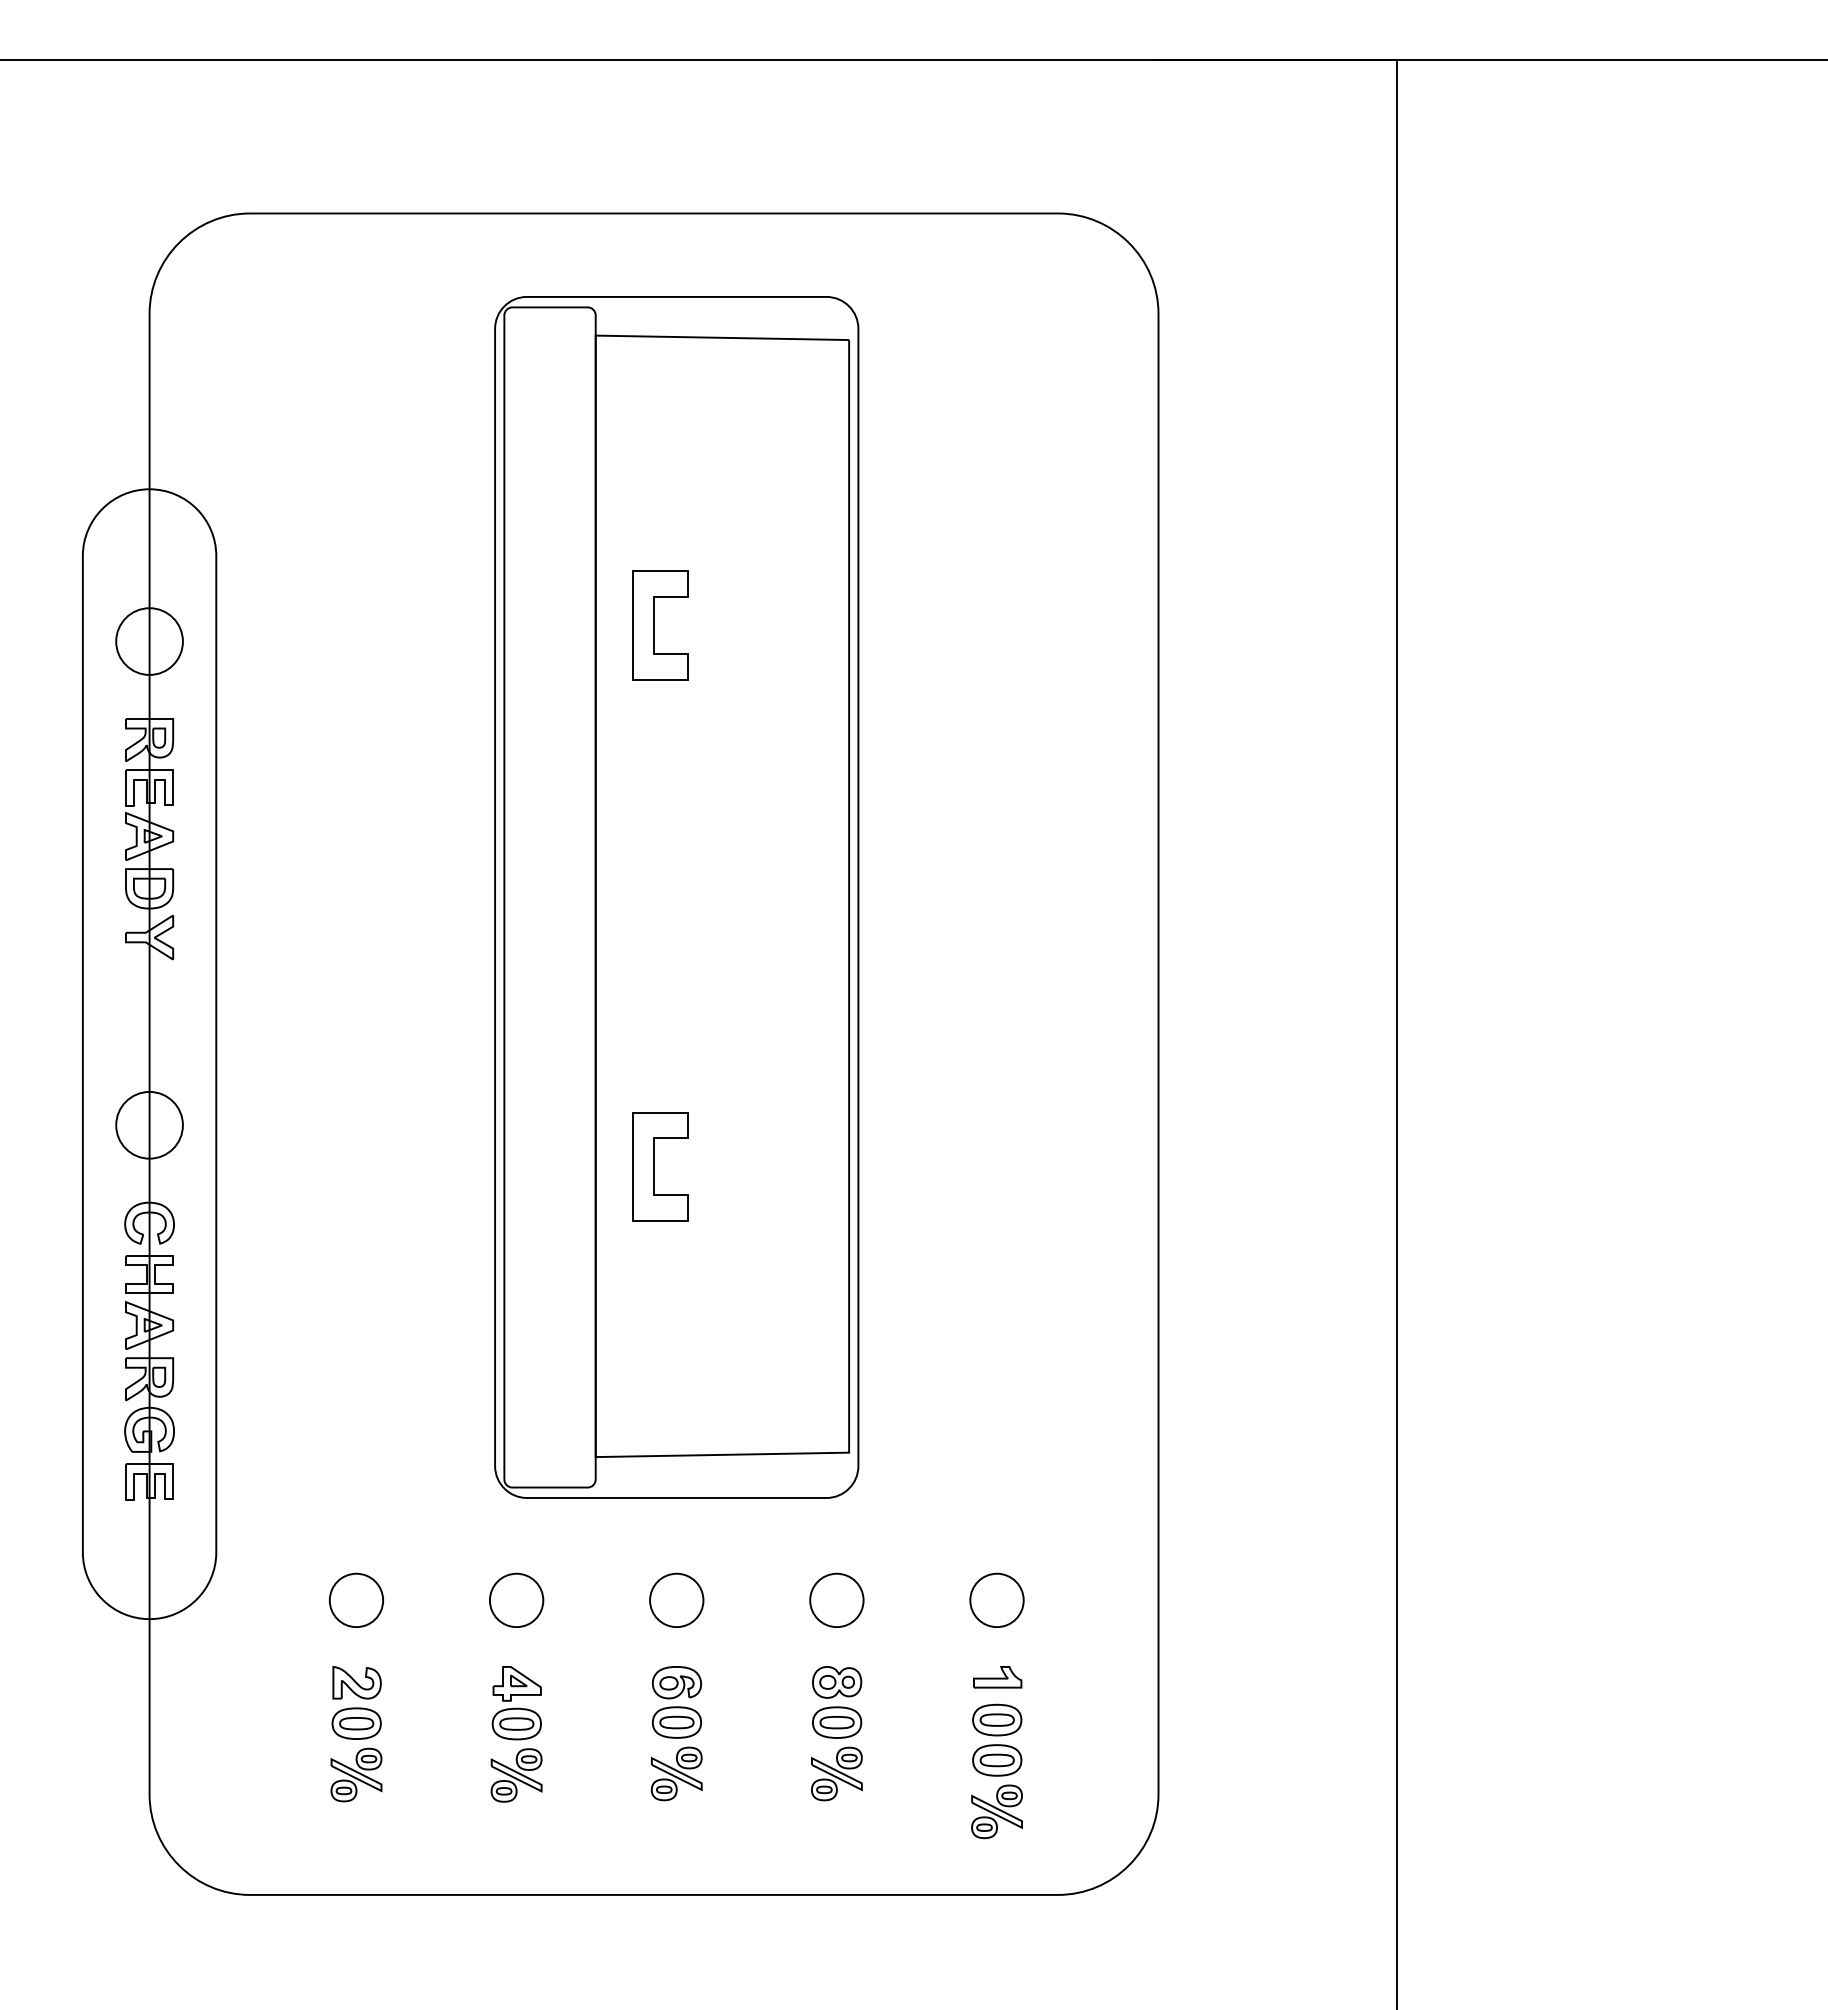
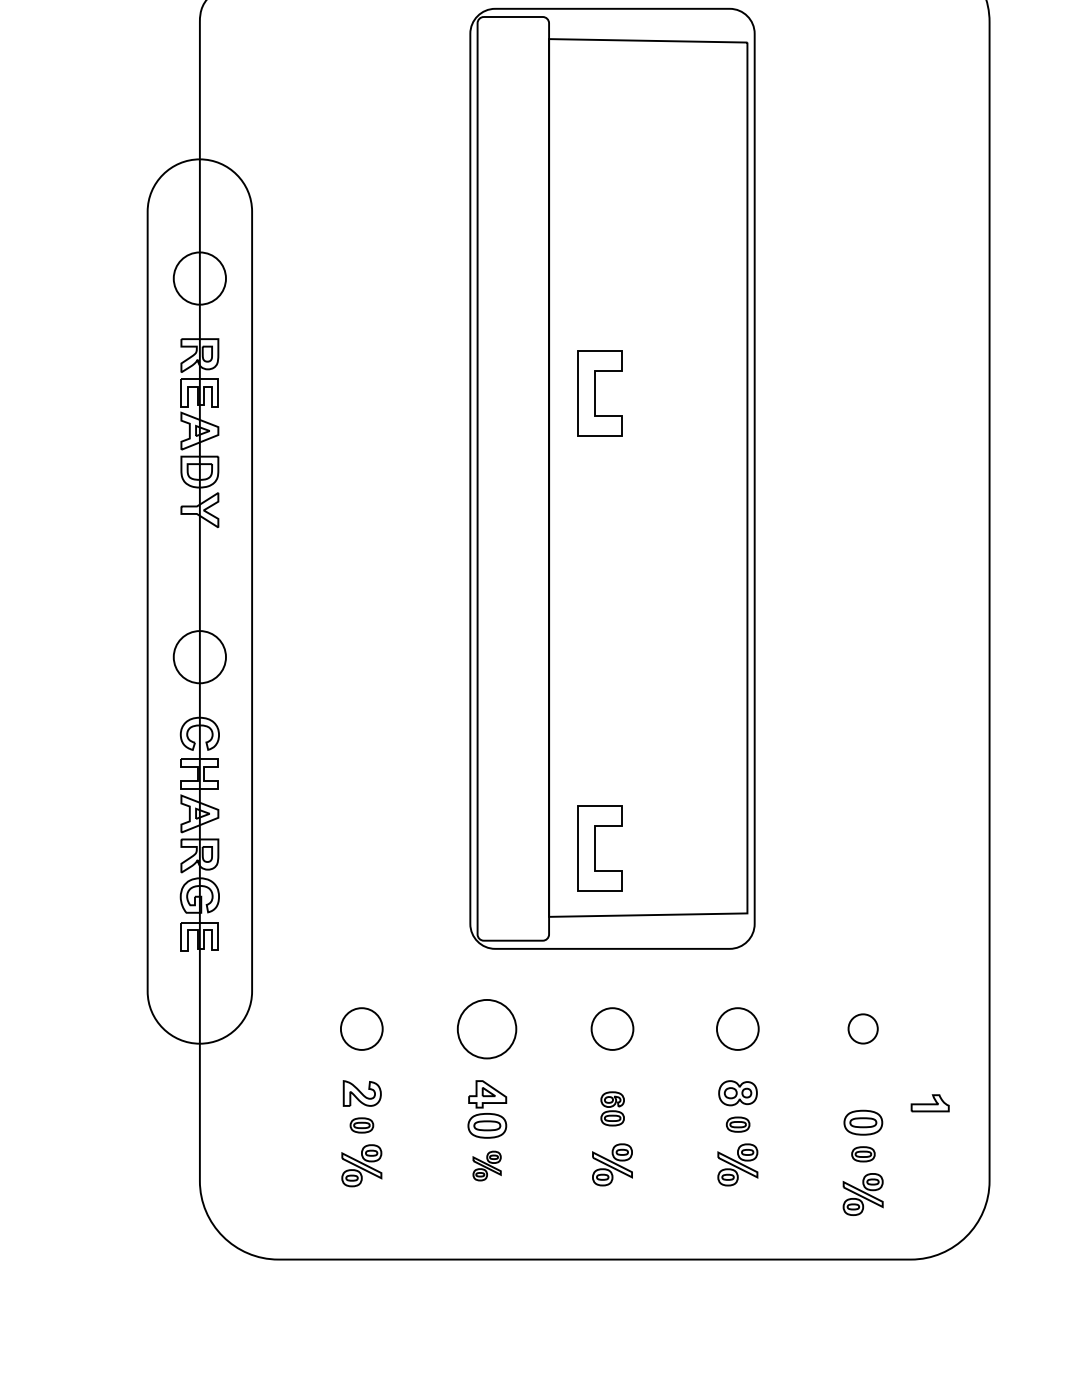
part: (660, 625) -> (599, 393), moved
part: (660, 1166) -> (599, 848), moved
part: (516, 1599) -> (487, 1028), size x1.4
part: (996, 1599) -> (862, 1028), size x0.7
part: (997, 1677) -> (930, 1103), moved
part: (676, 1702) -> (612, 1108), size x0.6
part: (837, 1722) -> (738, 1124), size x0.6
part: (356, 1723) -> (361, 1125), size x0.6
part: (997, 1760) -> (863, 1154), size x0.6
part: (516, 1775) -> (487, 1166), size x0.7

